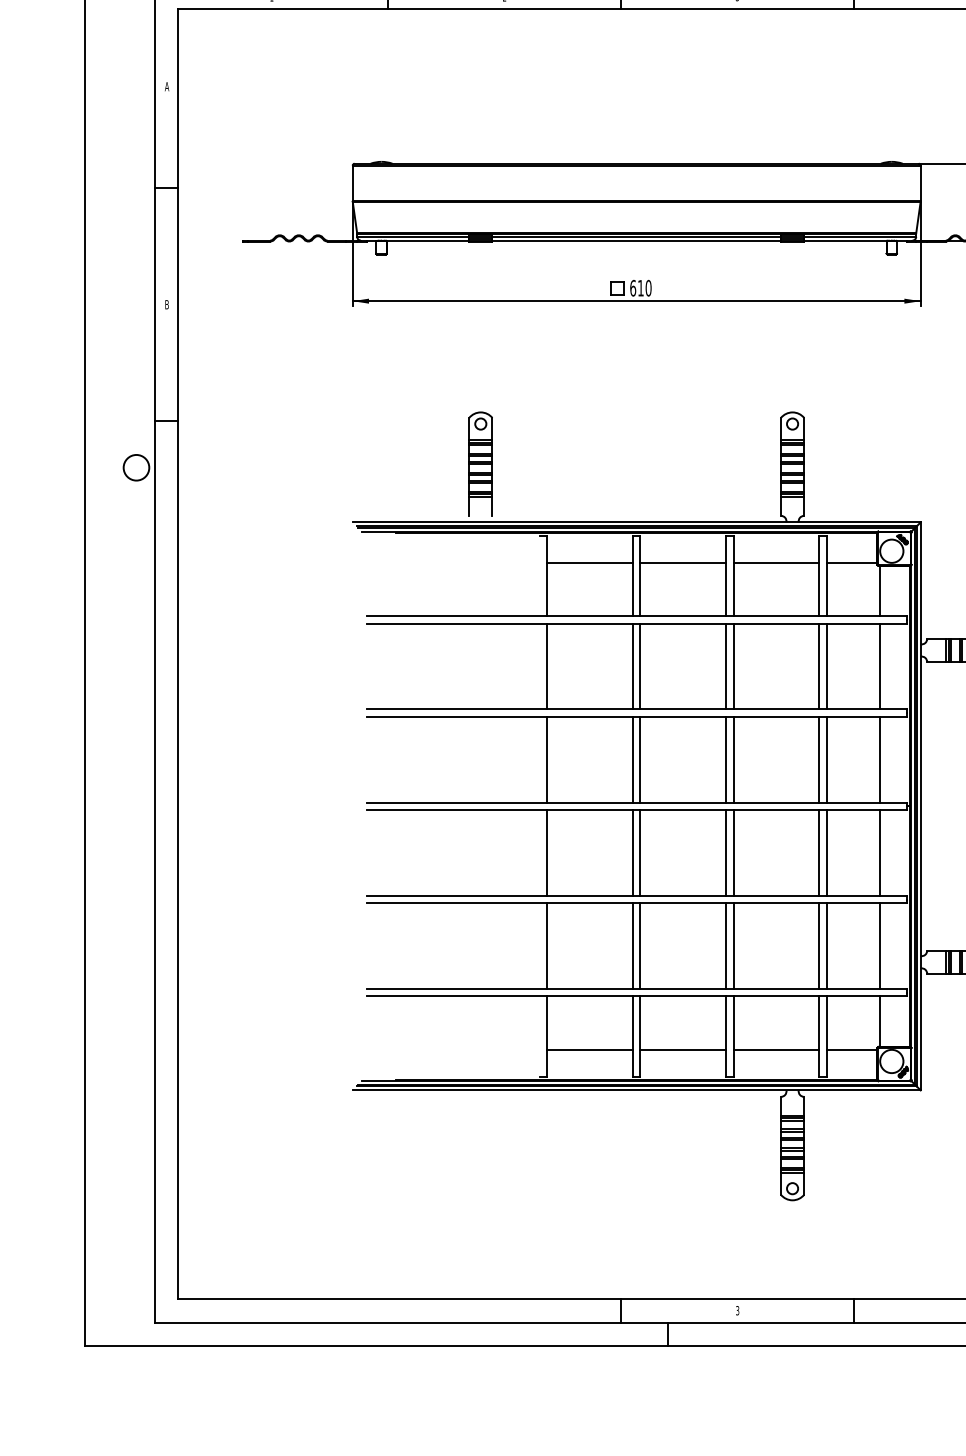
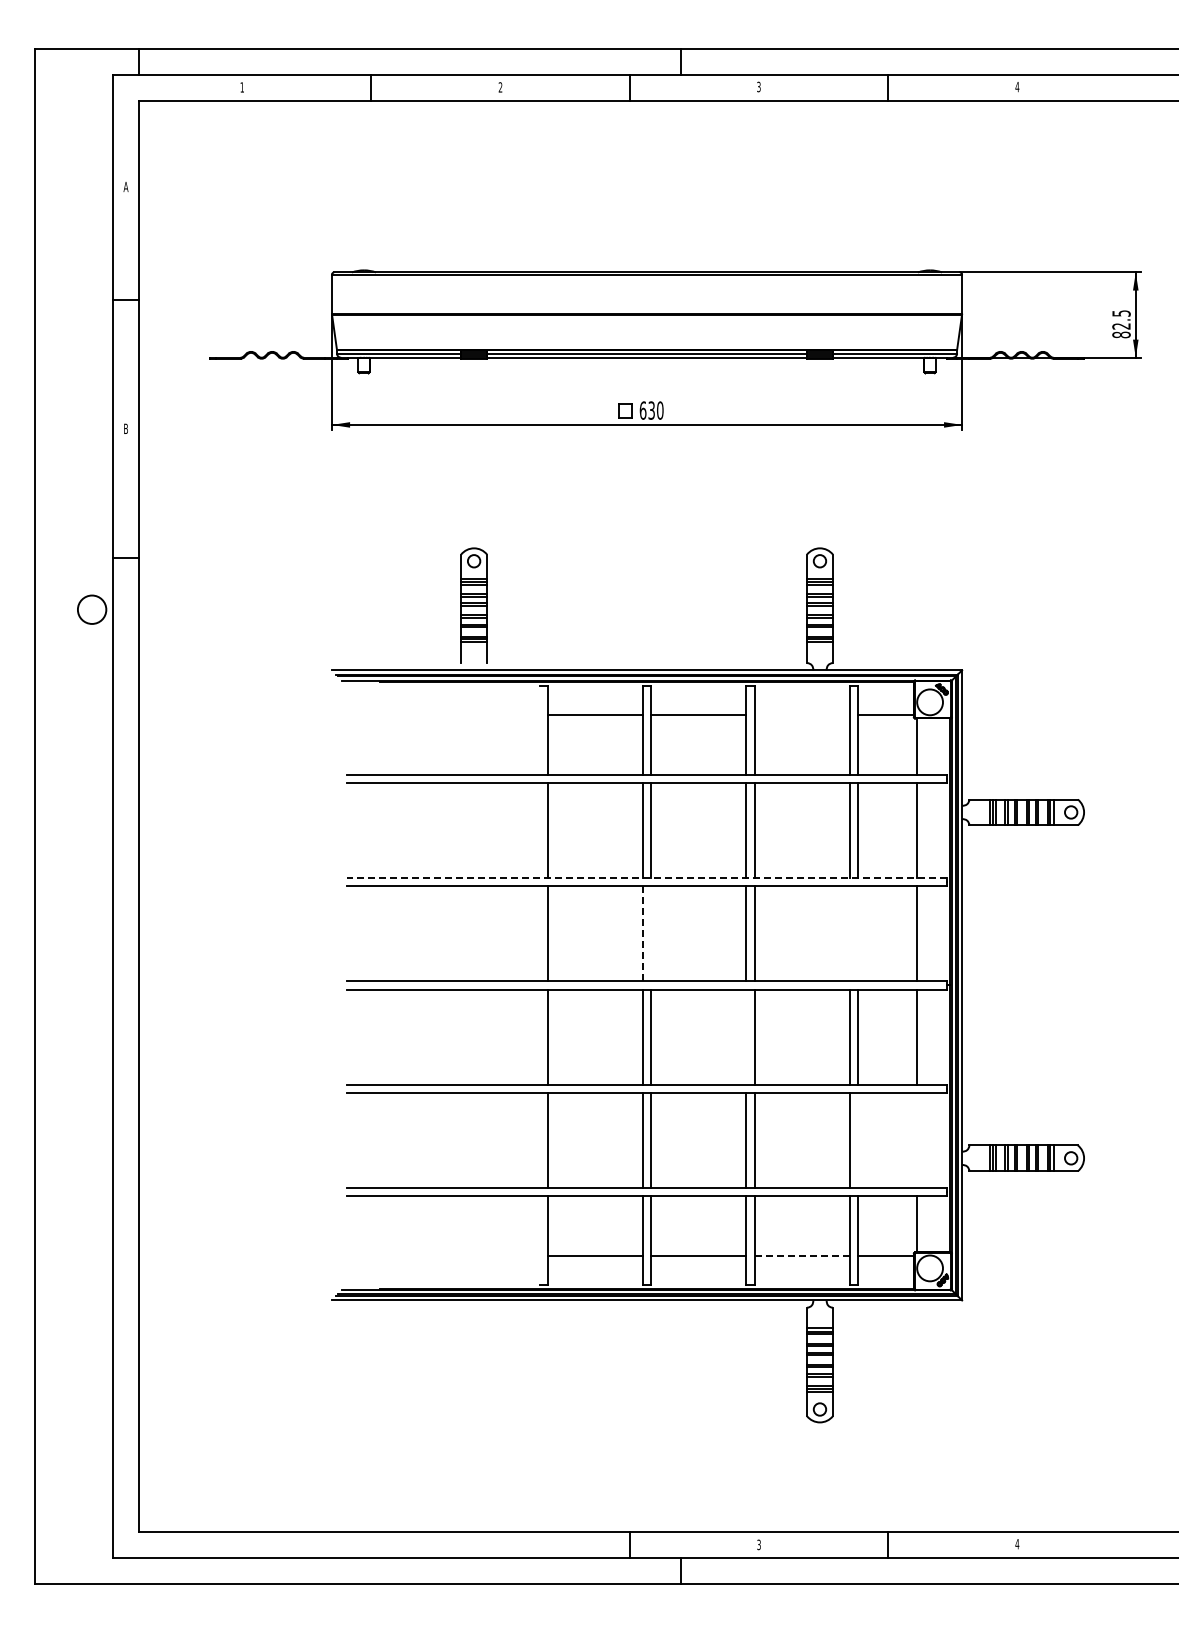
text: (640, 288) -> (651, 410), 610 -> 630
line: (775, 563) -> (801, 715), removed
line: (637, 709) -> (647, 877), solid -> dashed
line: (632, 759) -> (642, 933), solid -> dashed
line: (640, 759) -> (651, 933), removed
line: (819, 759) -> (849, 933), removed
line: (826, 759) -> (857, 933), removed
line: (726, 852) -> (746, 1036), removed
line: (826, 946) -> (857, 1140), removed
line: (880, 946) -> (917, 1140), removed
line: (776, 1049) -> (802, 1255), solid -> dashed

